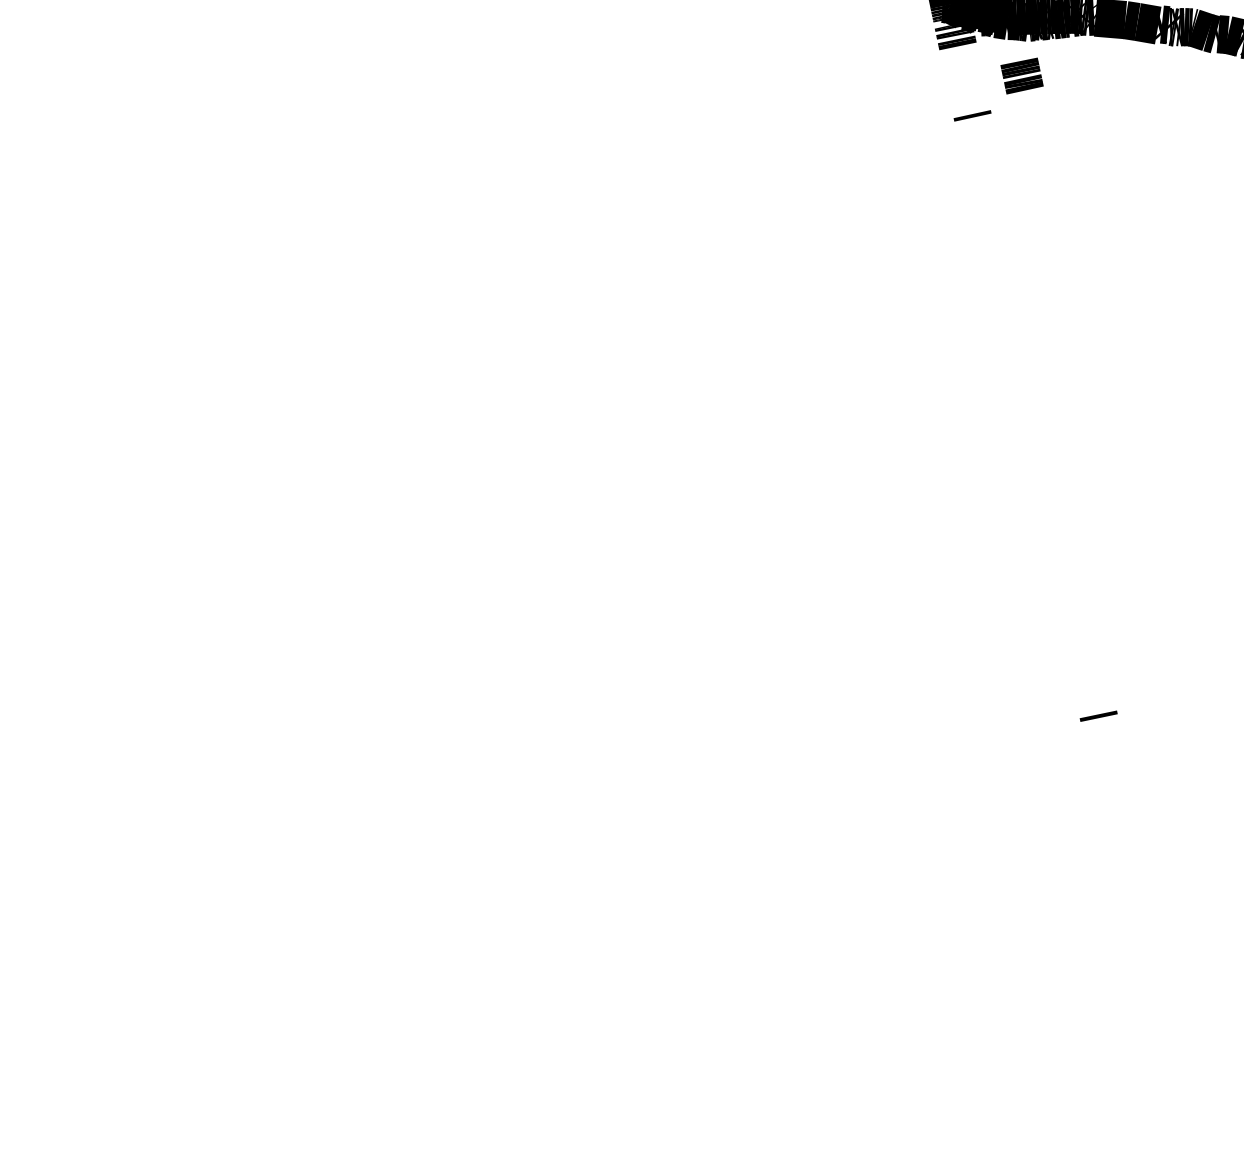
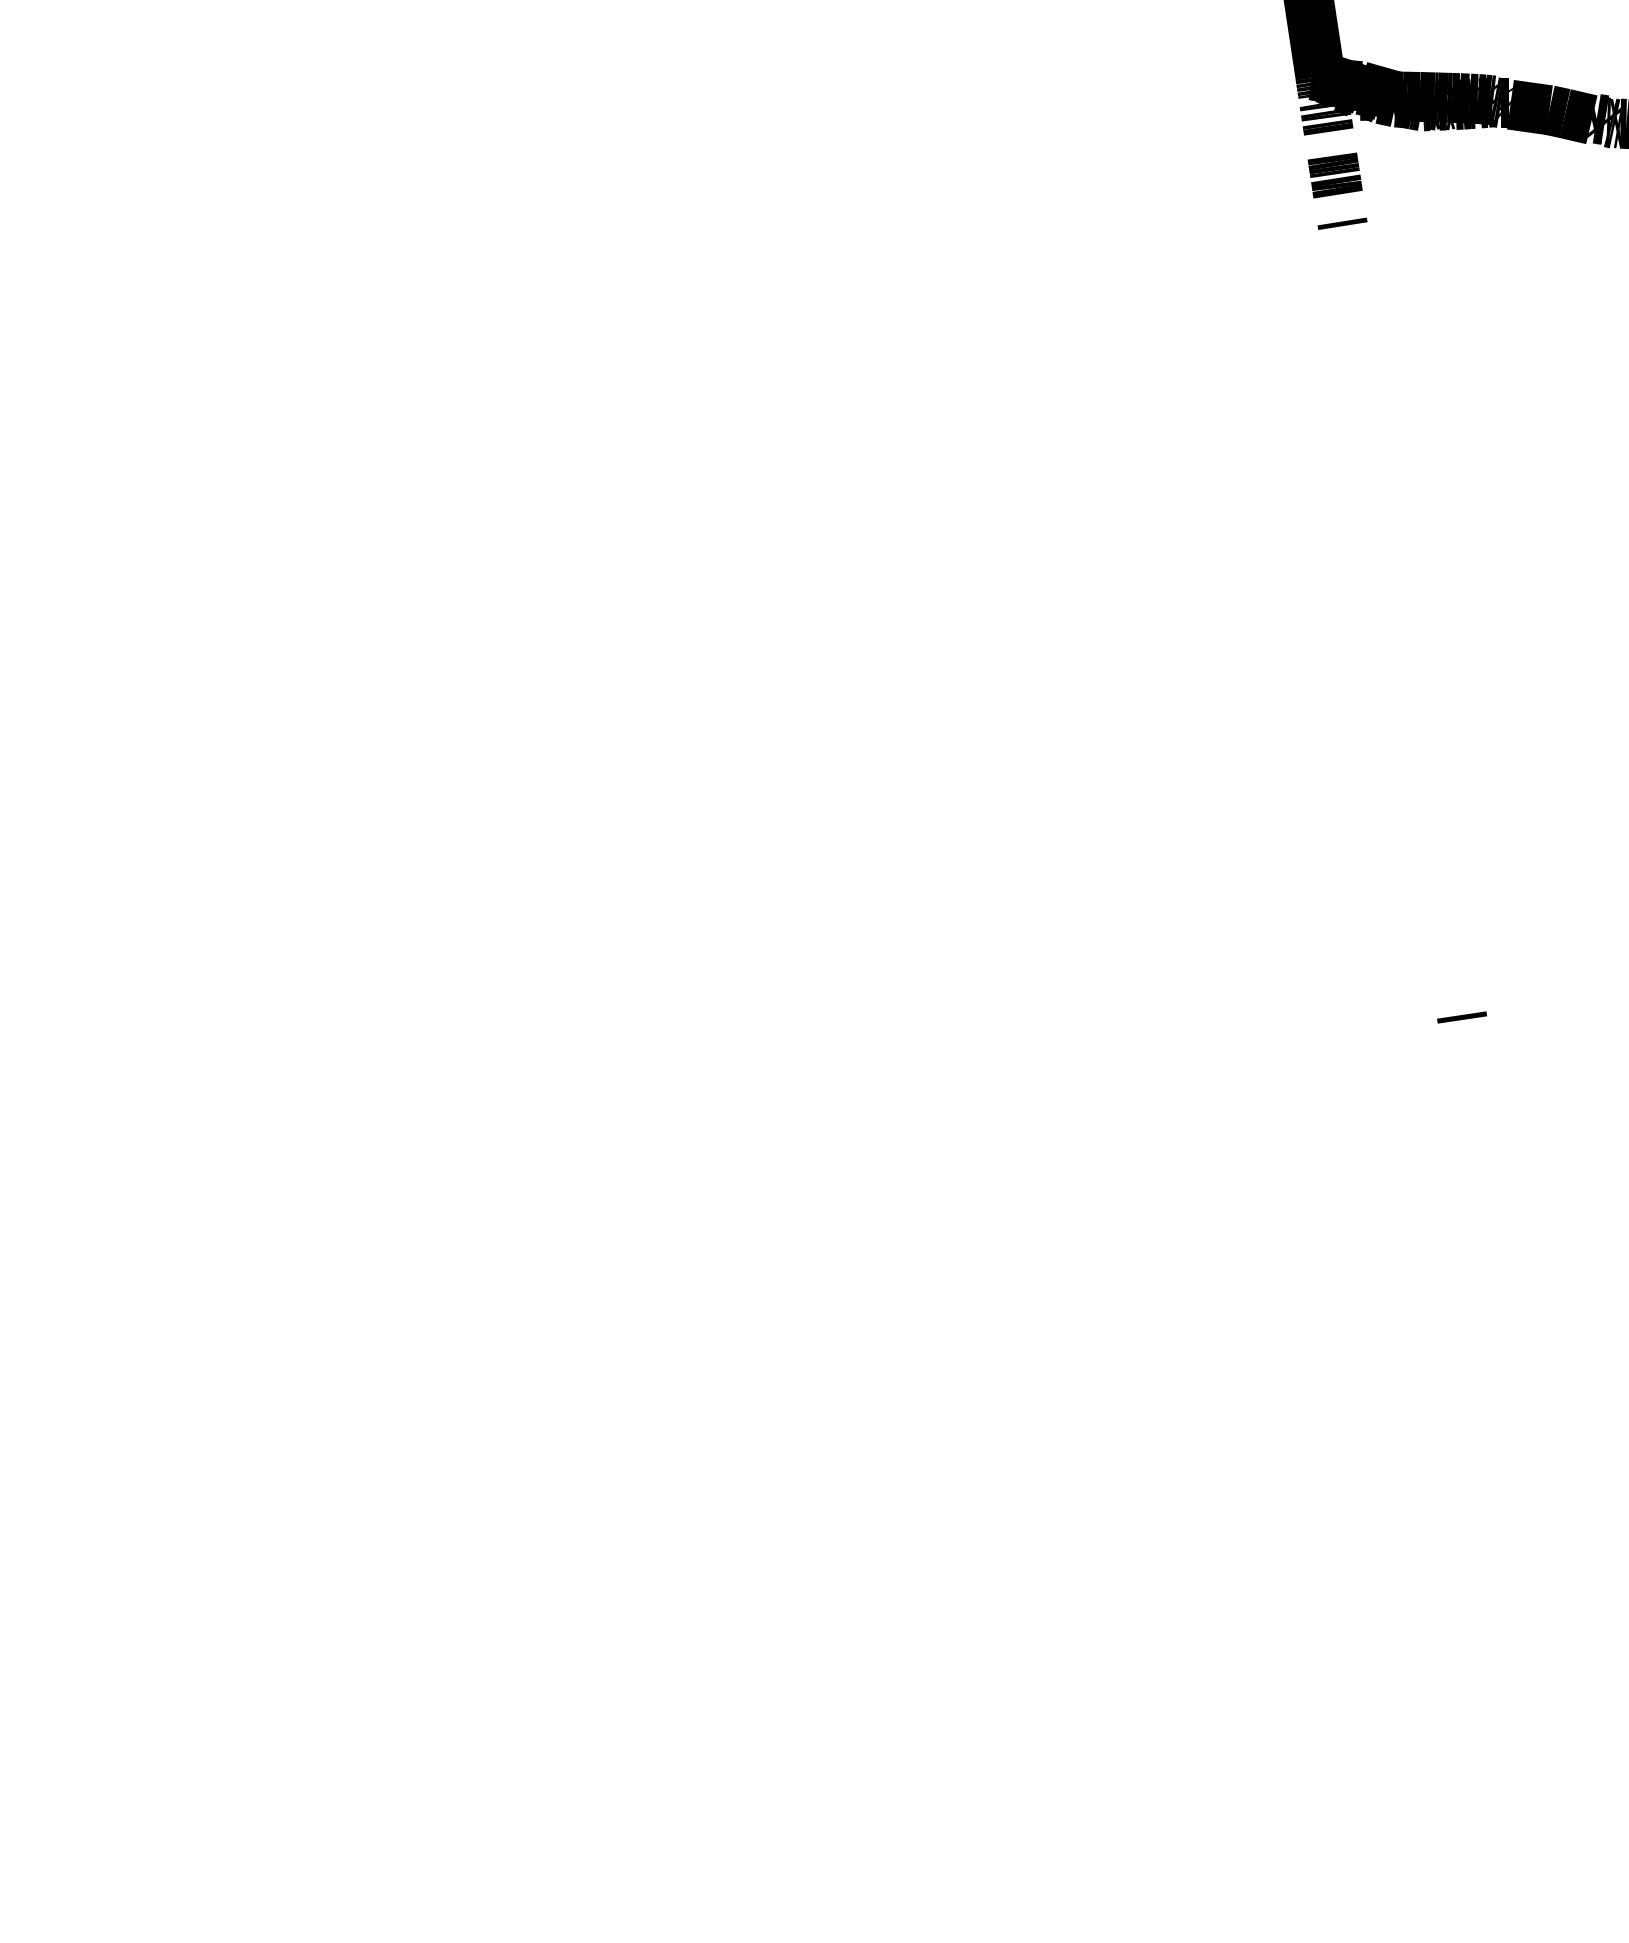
part: (1021, 76) -> (1334, 175), moved

